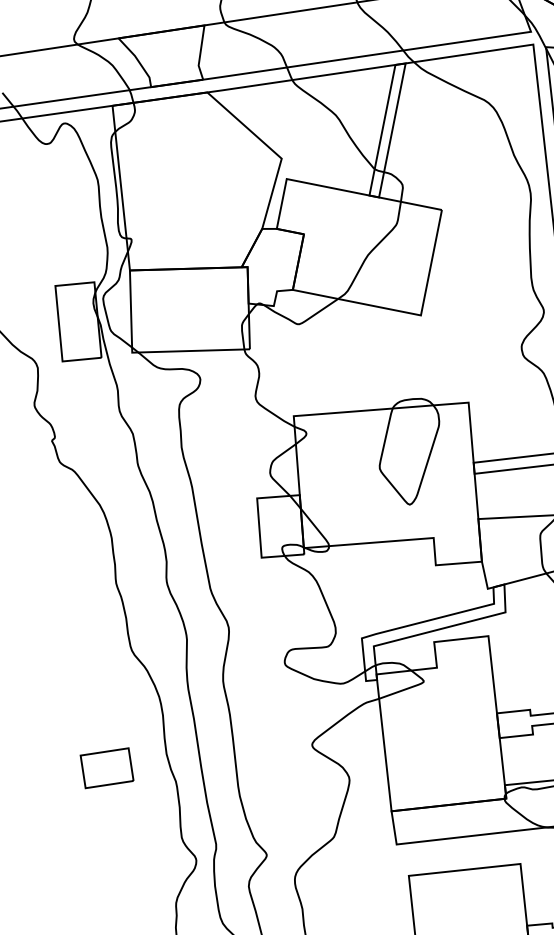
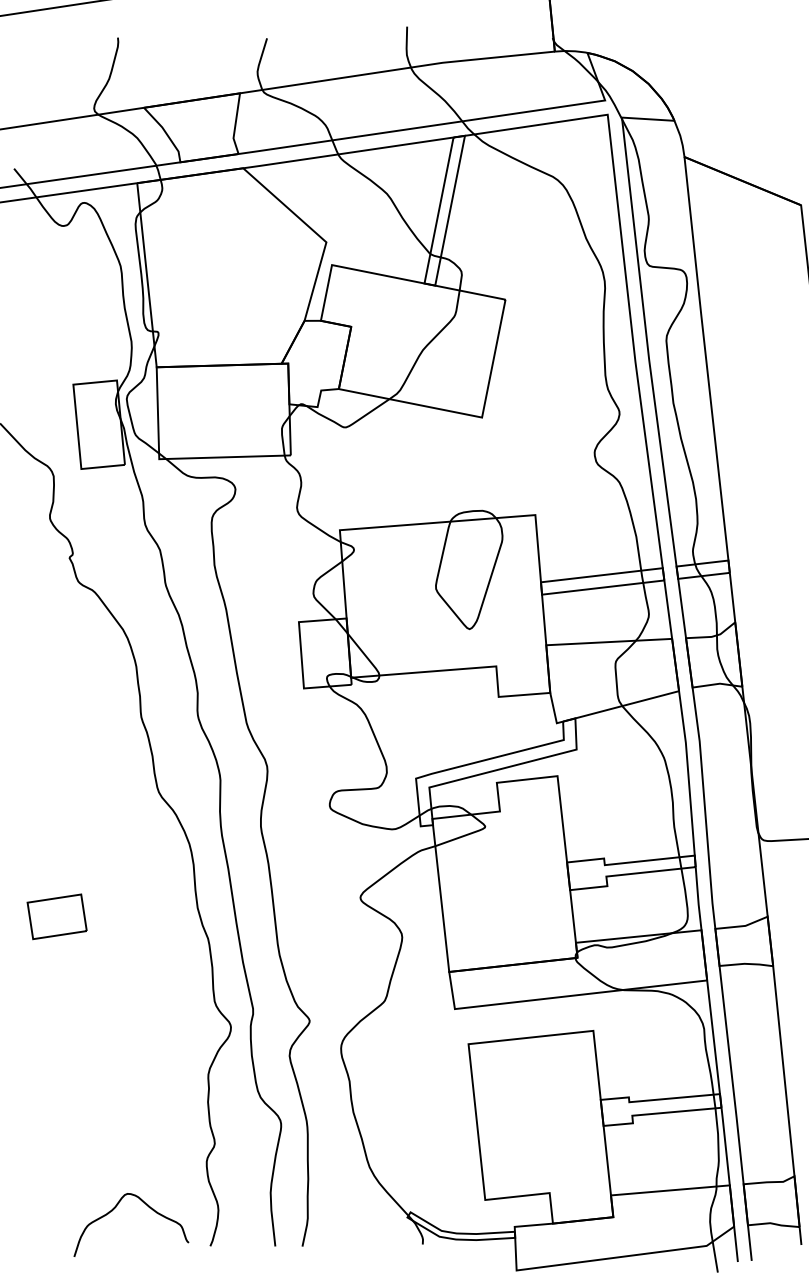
part: (106, 767) -> (56, 916), moved

